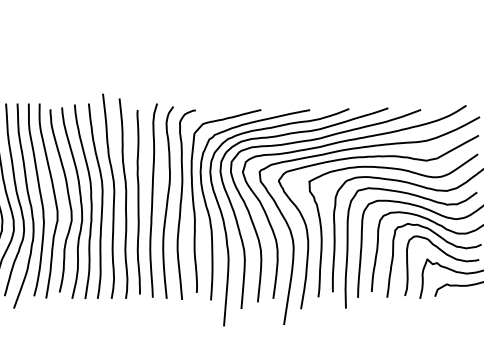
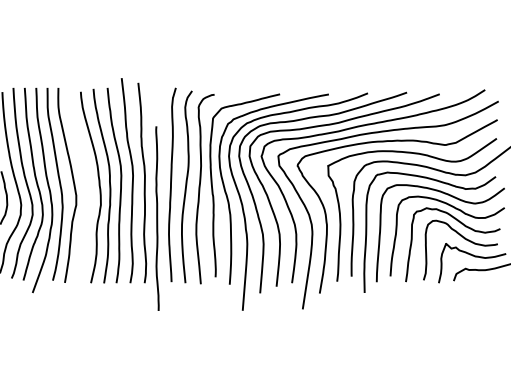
curve: (67, 197) -> (86, 181), removed
curve: (138, 202) -> (157, 218), moved

